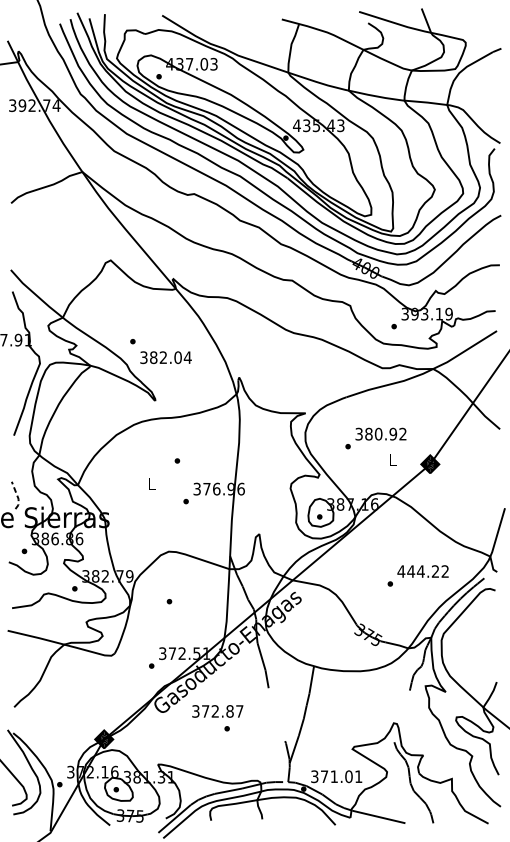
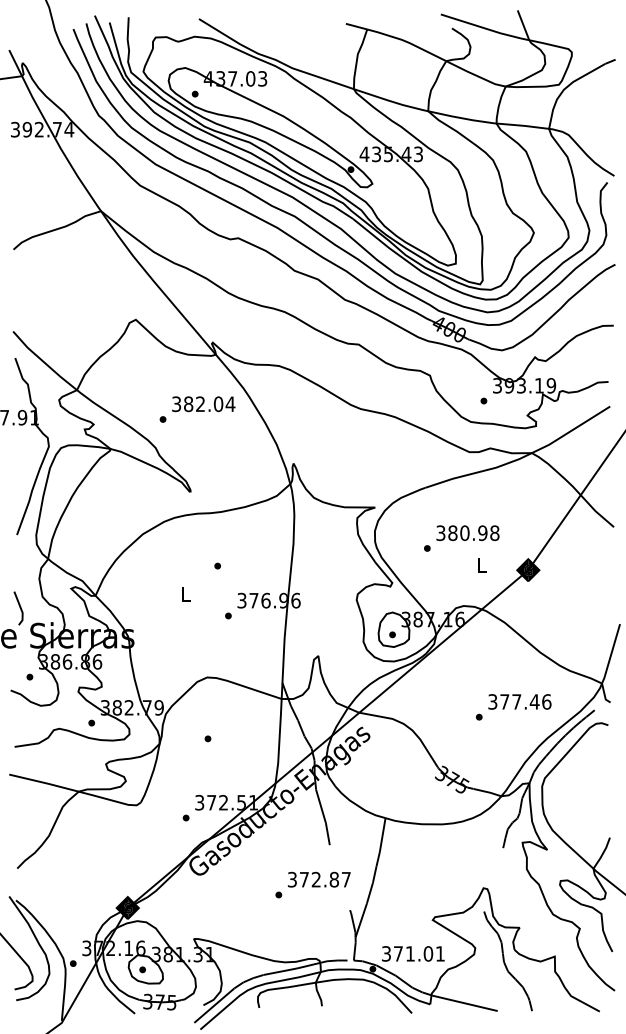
text: (165, 357) -> (203, 404), moved
text: (402, 434) -> (494, 533), 380.92 -> 380.98
line: (17, 497) -> (21, 610), dashed -> solid
text: (423, 571) -> (519, 701), 444.22 -> 377.46
text: (217, 711) -> (319, 879), moved

